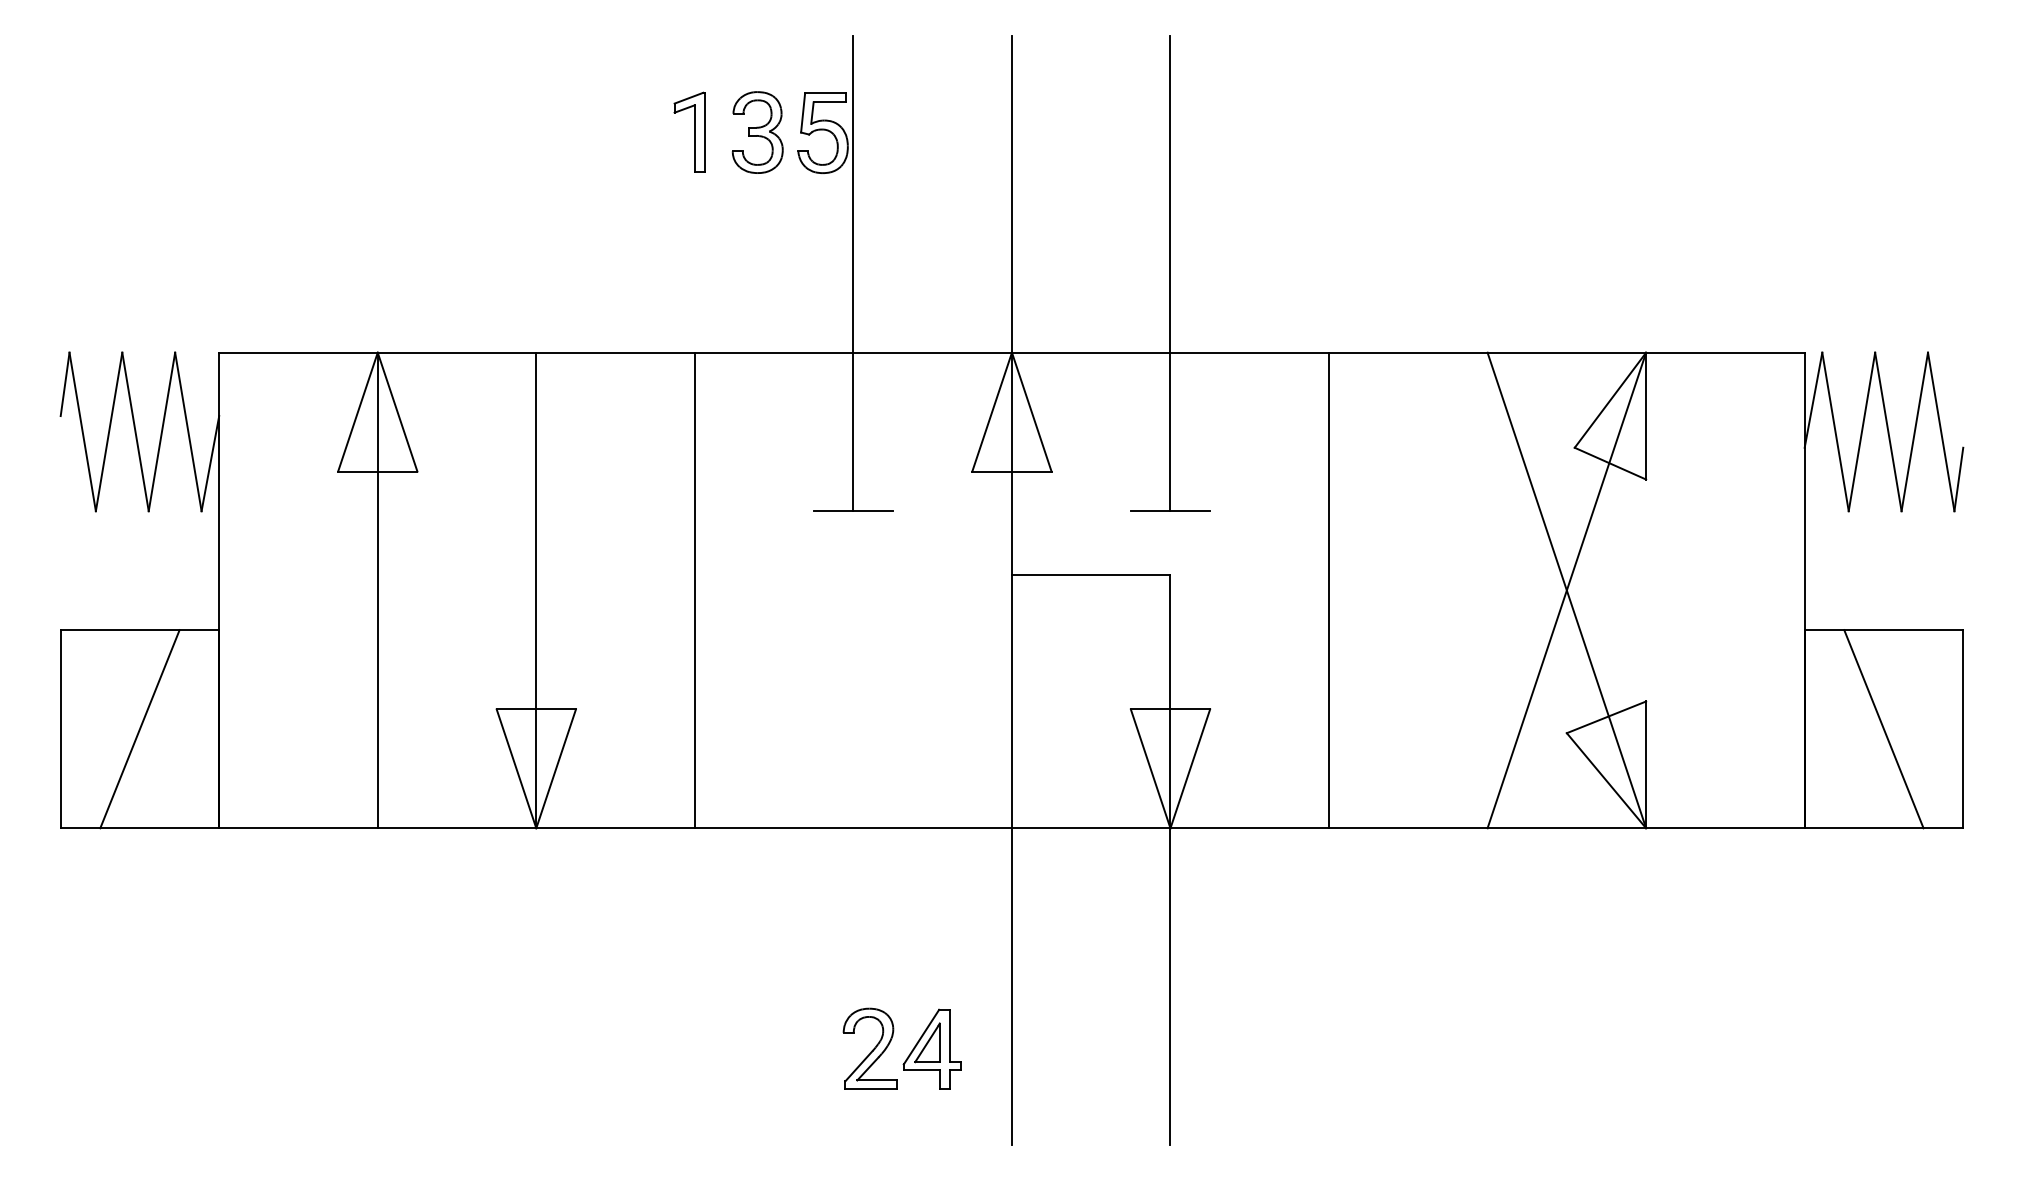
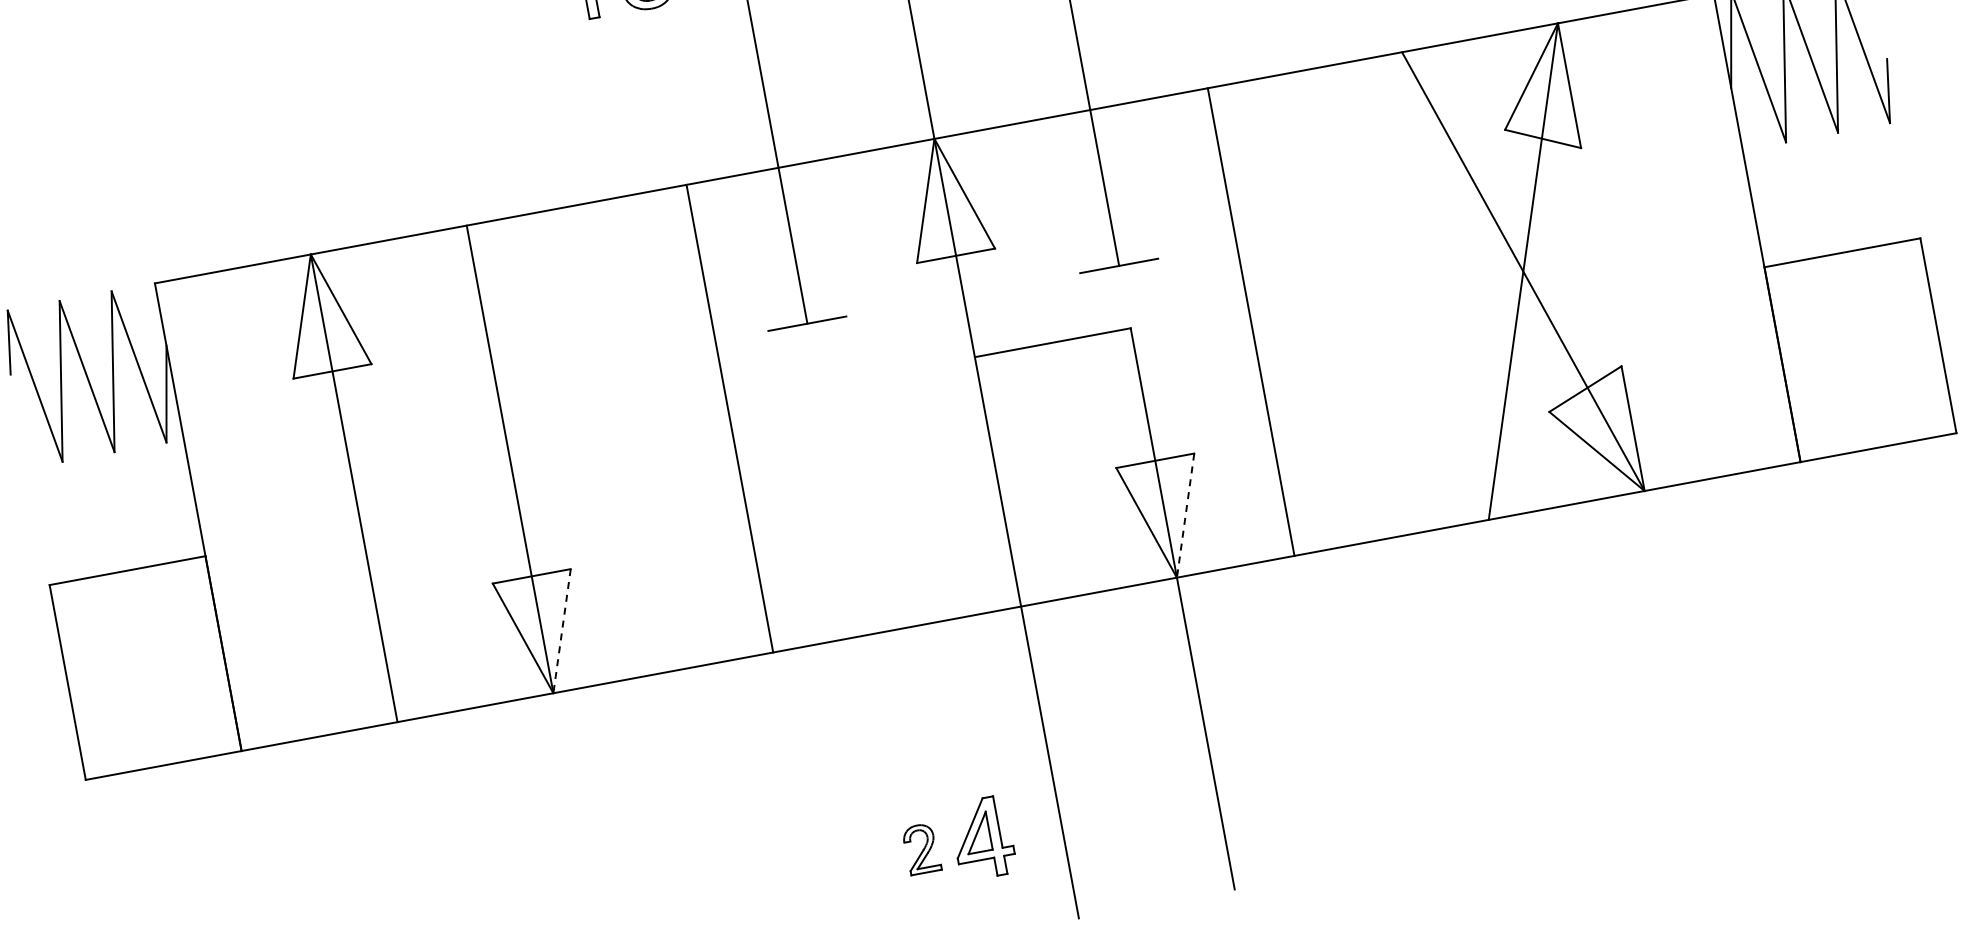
line: (694, 590) -> (729, 418), moved
line: (1329, 590) -> (1251, 322), moved
line: (139, 729) -> (145, 668), removed
line: (1883, 729) -> (1860, 350), removed
line: (556, 768) -> (562, 630), solid -> dashed
line: (1190, 768) -> (1185, 515), solid -> dashed
part: (869, 1048) -> (921, 849), size x0.6

